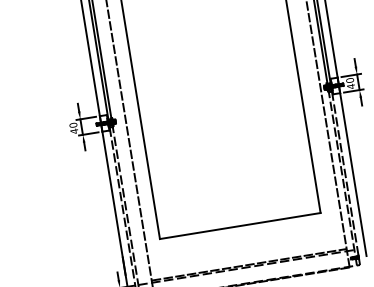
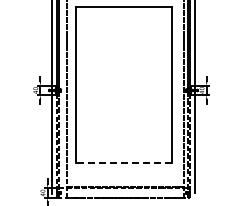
line: (239, 226) -> (123, 163), solid -> dashed

